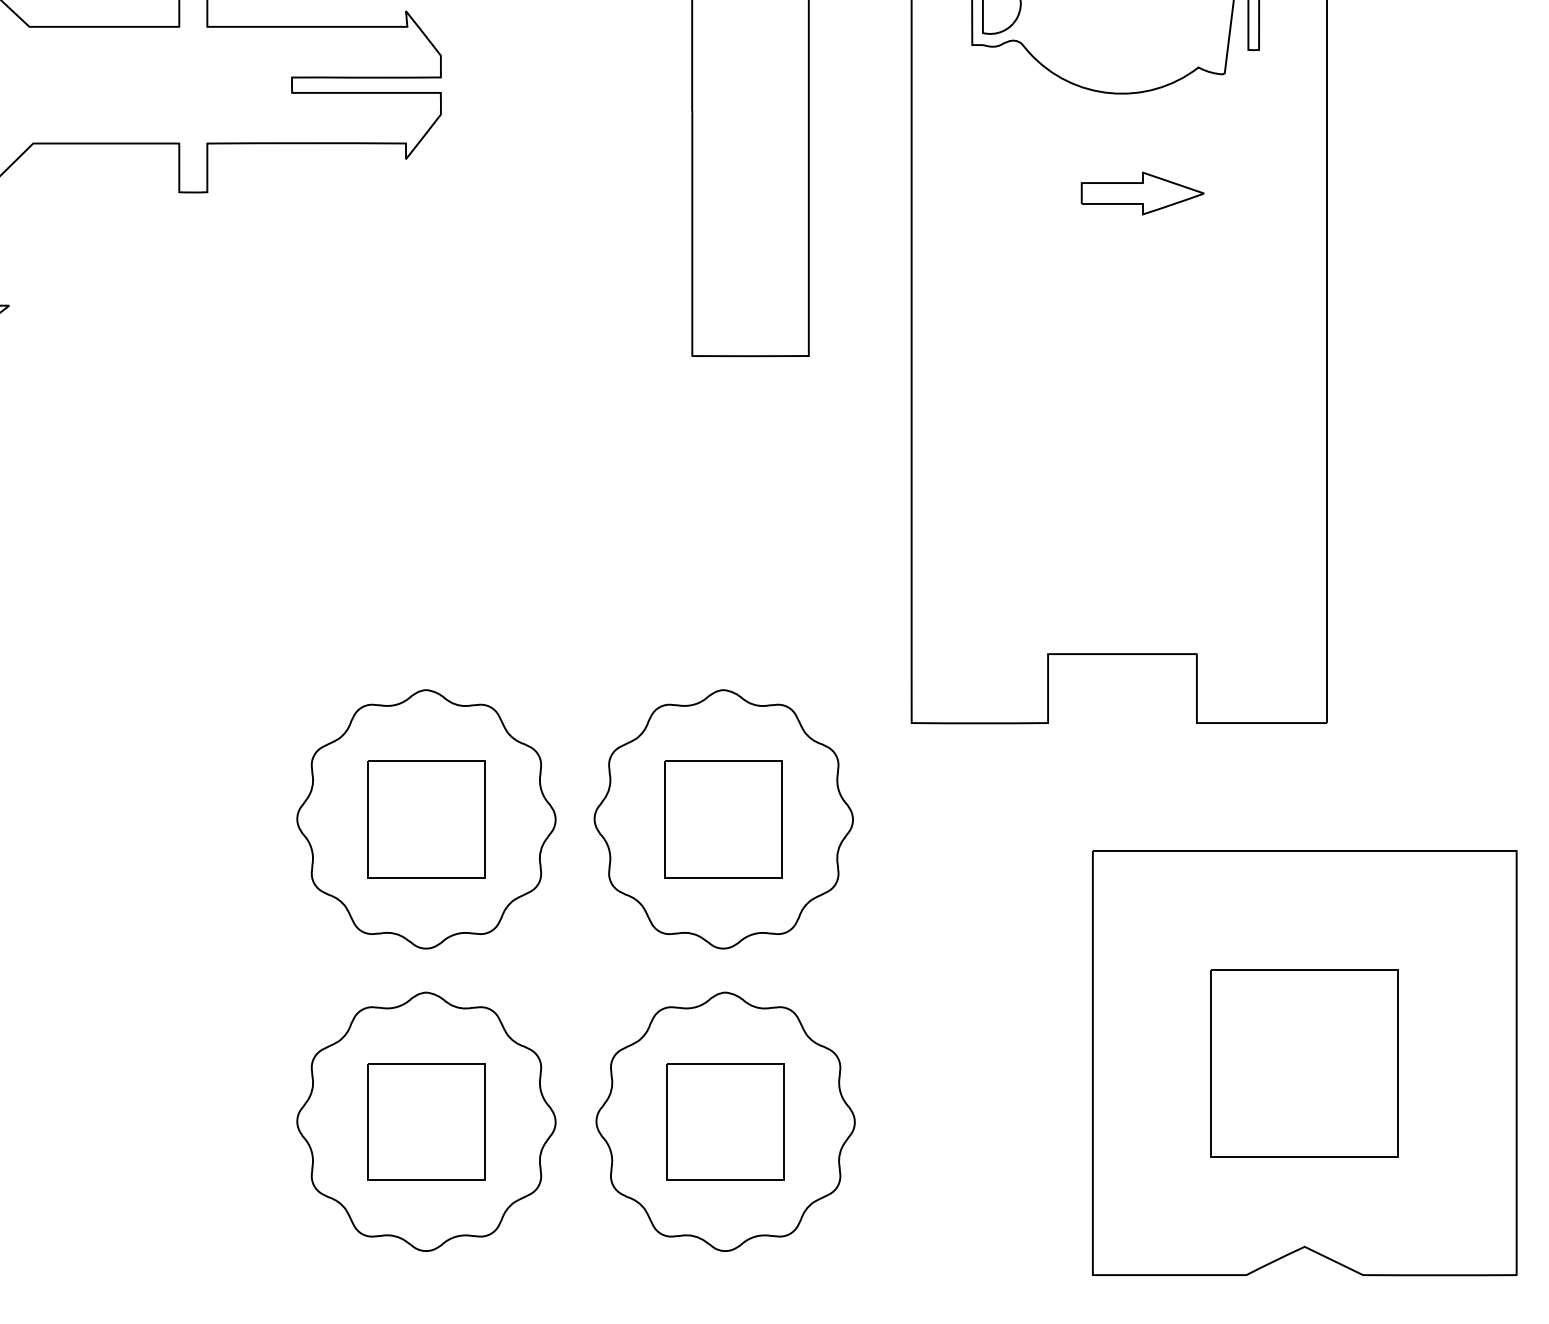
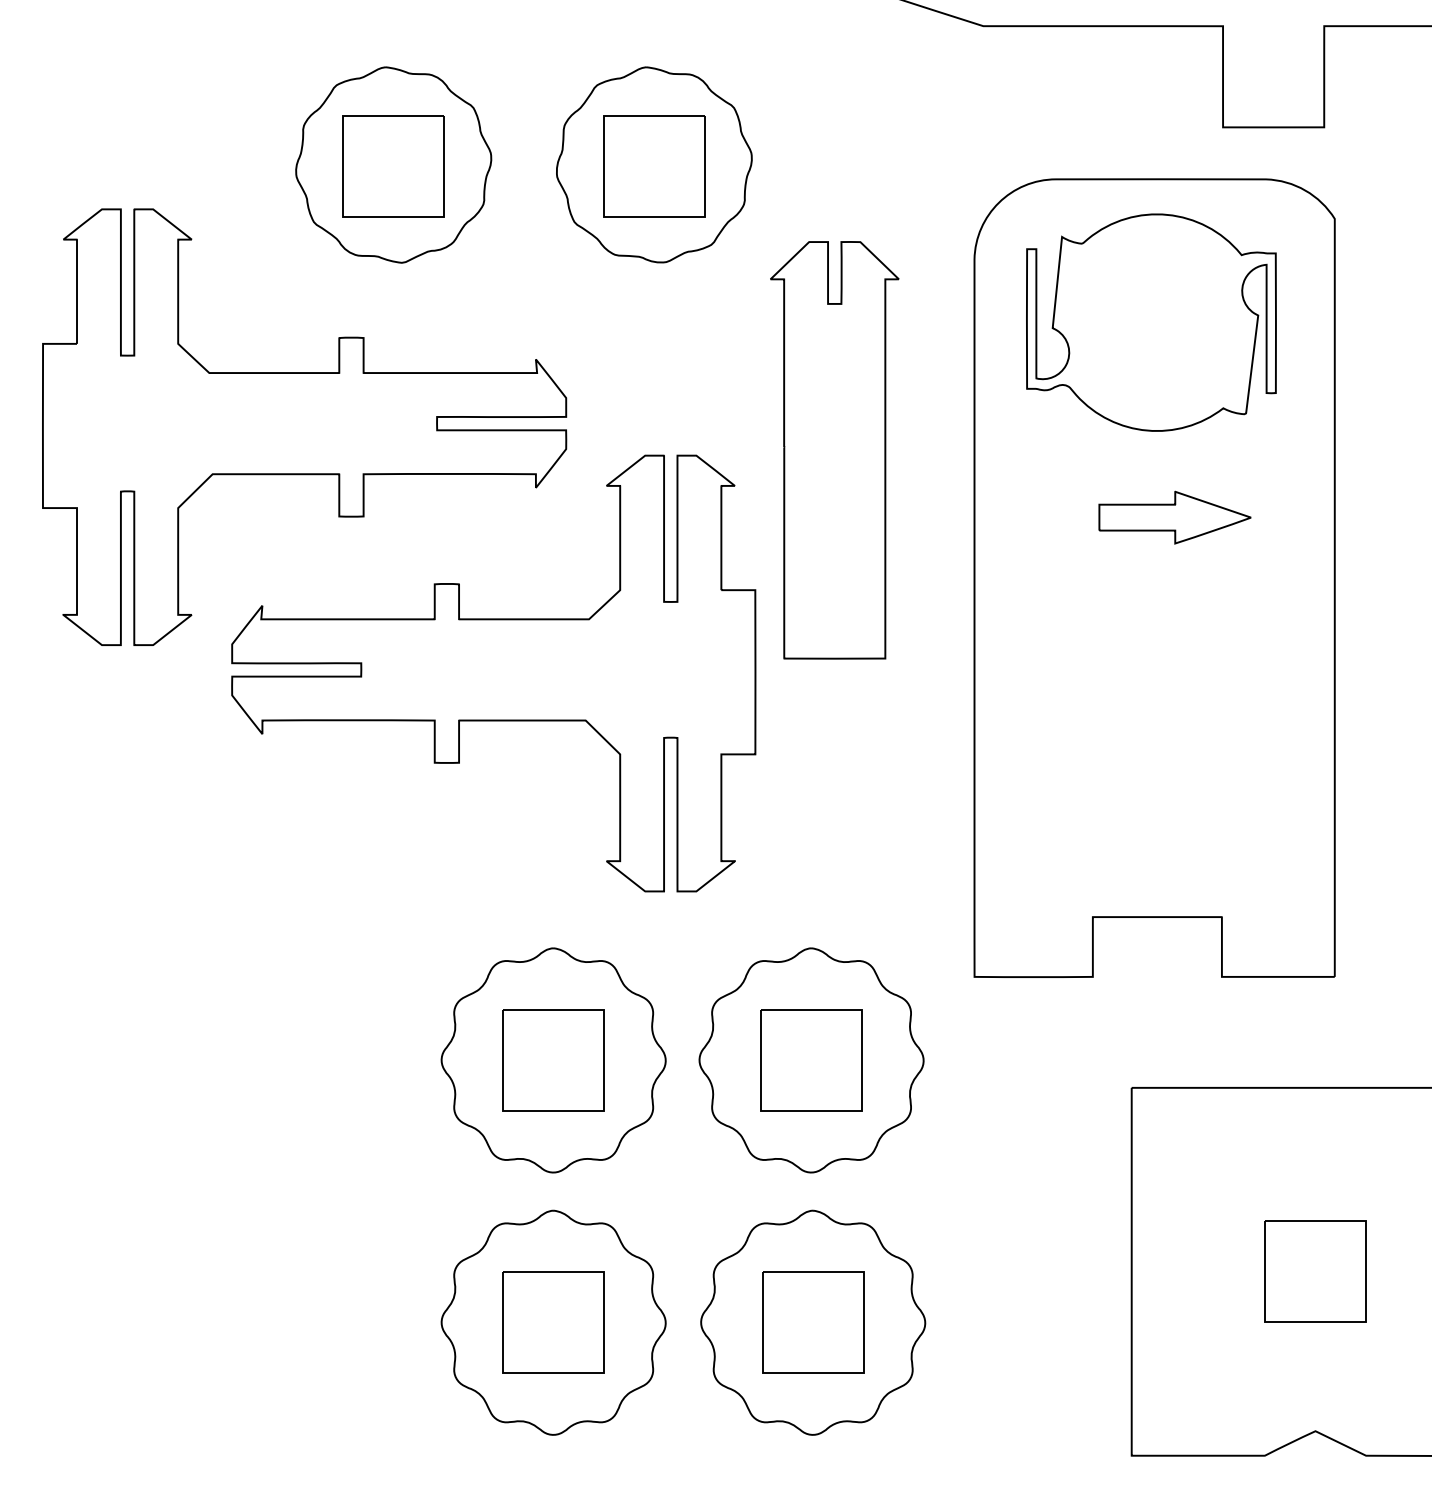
part: (1142, 193) -> (1174, 517), size x1.43
part: (357, 373) -> (493, 673), added
part: (1304, 1062) -> (1315, 1271), size x0.62

